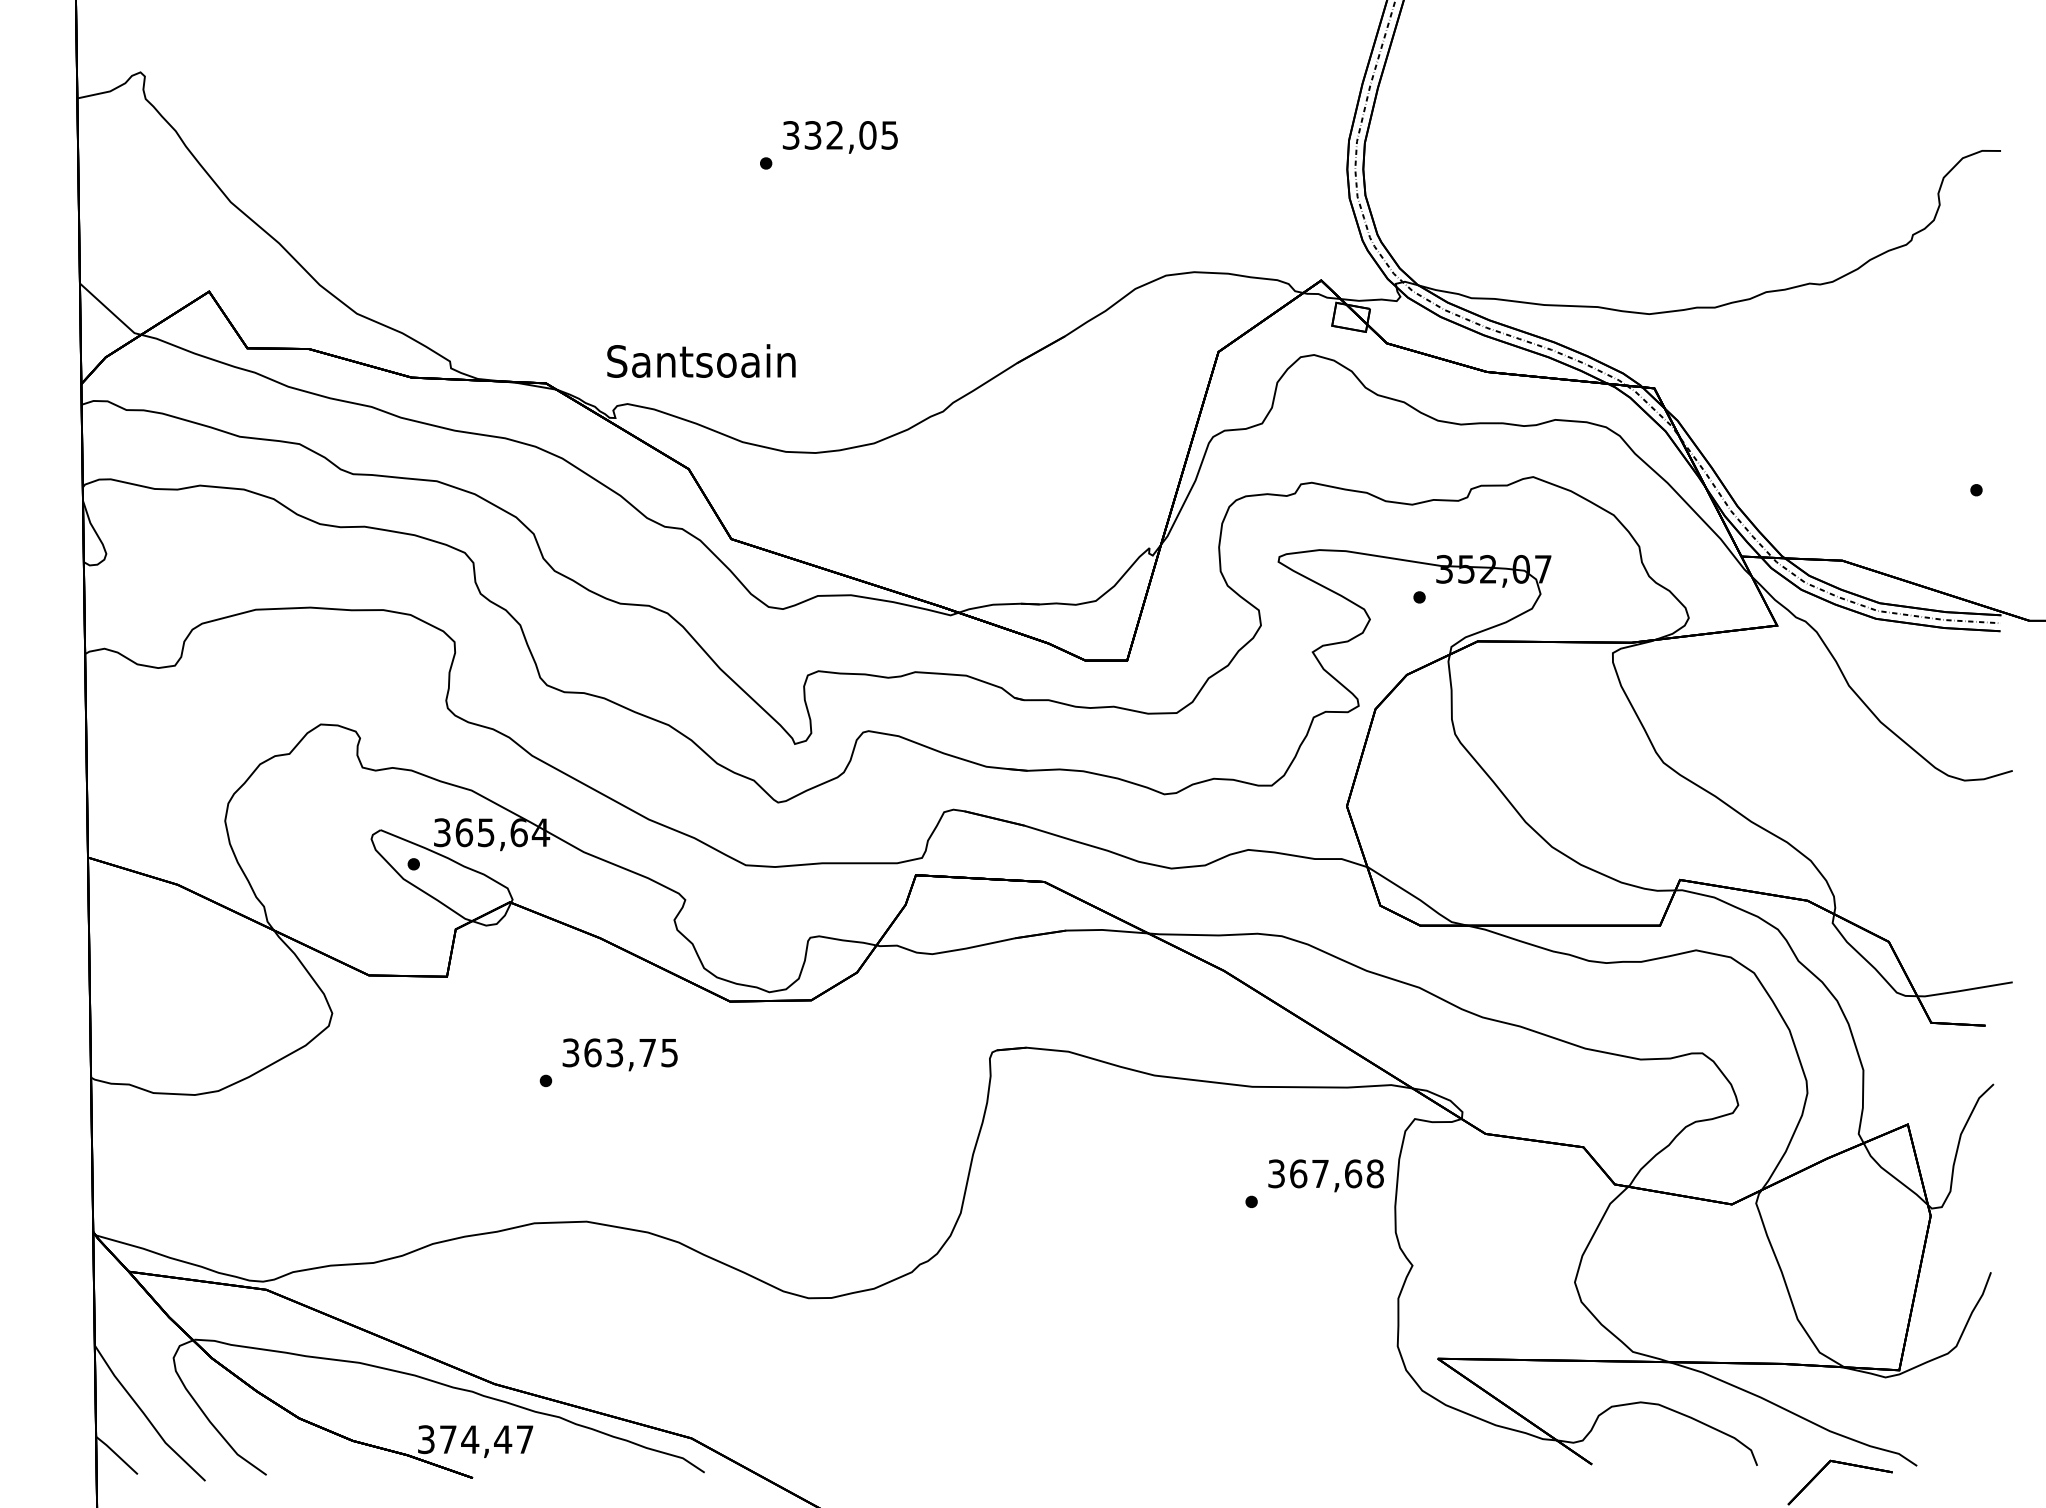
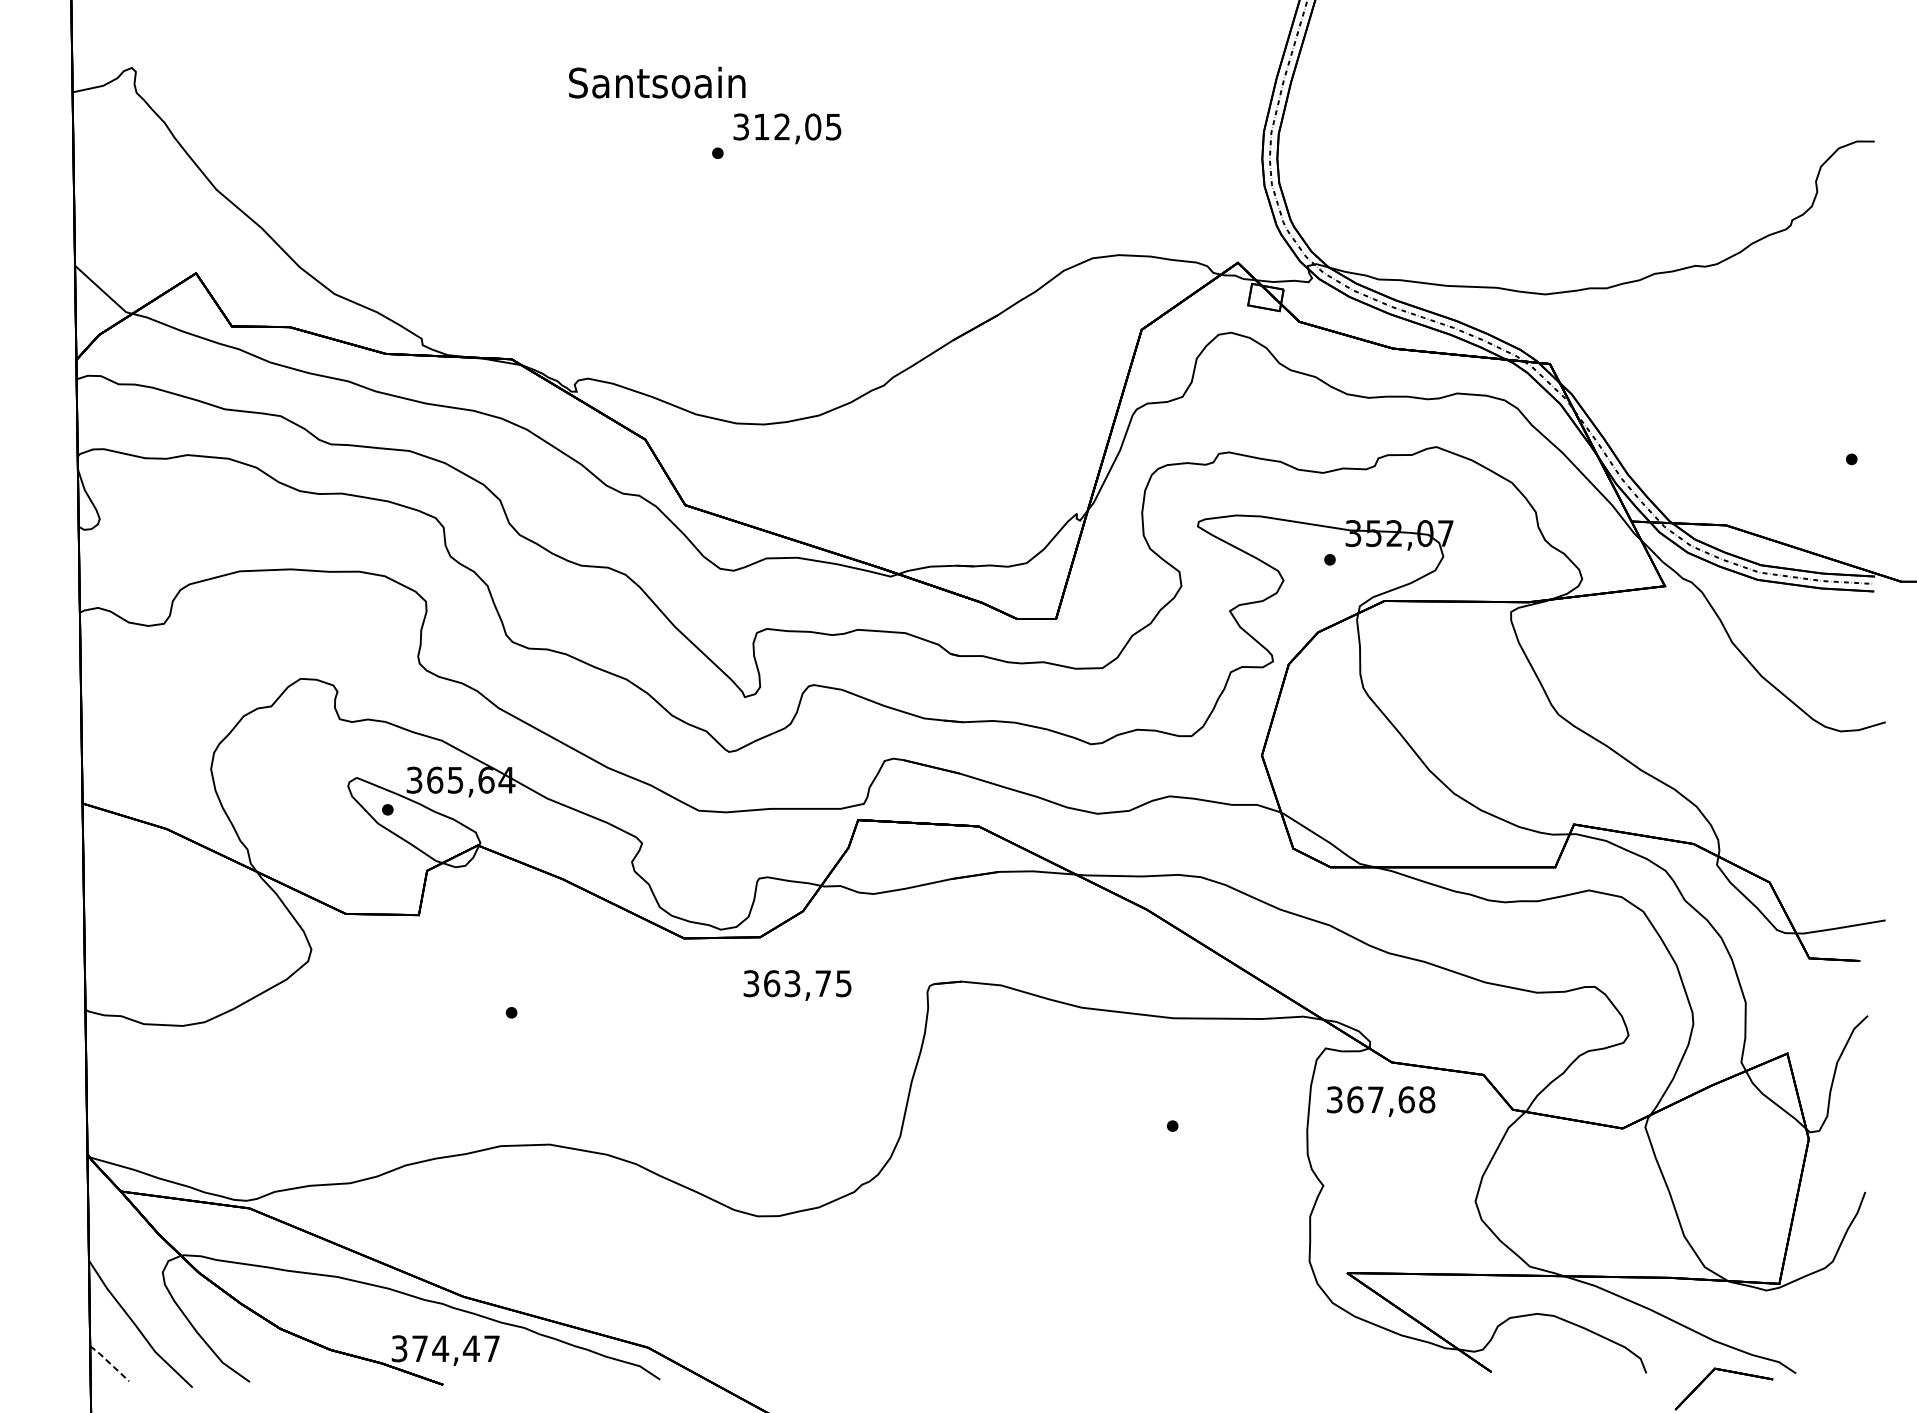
text: (812, 135) -> (761, 127), 332,05 -> 312,05
text: (701, 360) -> (657, 82), moved
text: (619, 1054) -> (796, 985), moved
text: (1325, 1175) -> (1380, 1101), moved
line: (116, 1454) -> (109, 1362), solid -> dashed

